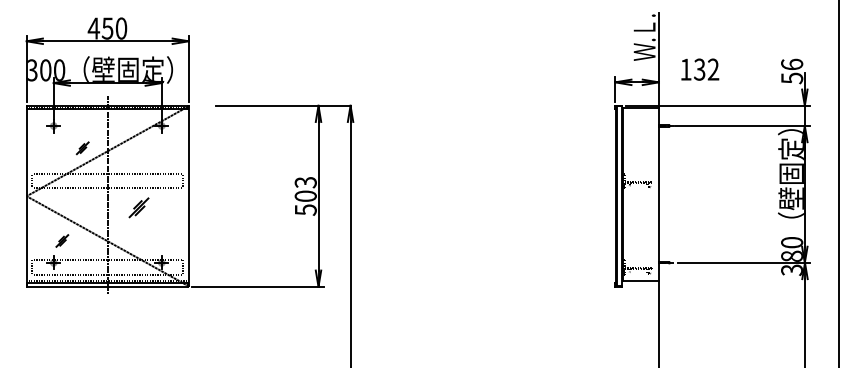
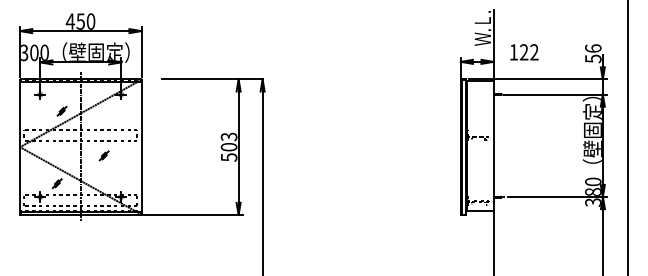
text: (699, 69) -> (523, 52), 132 -> 122
part: (138, 207) -> (103, 155), size x0.62
part: (62, 240) -> (57, 183), moved

